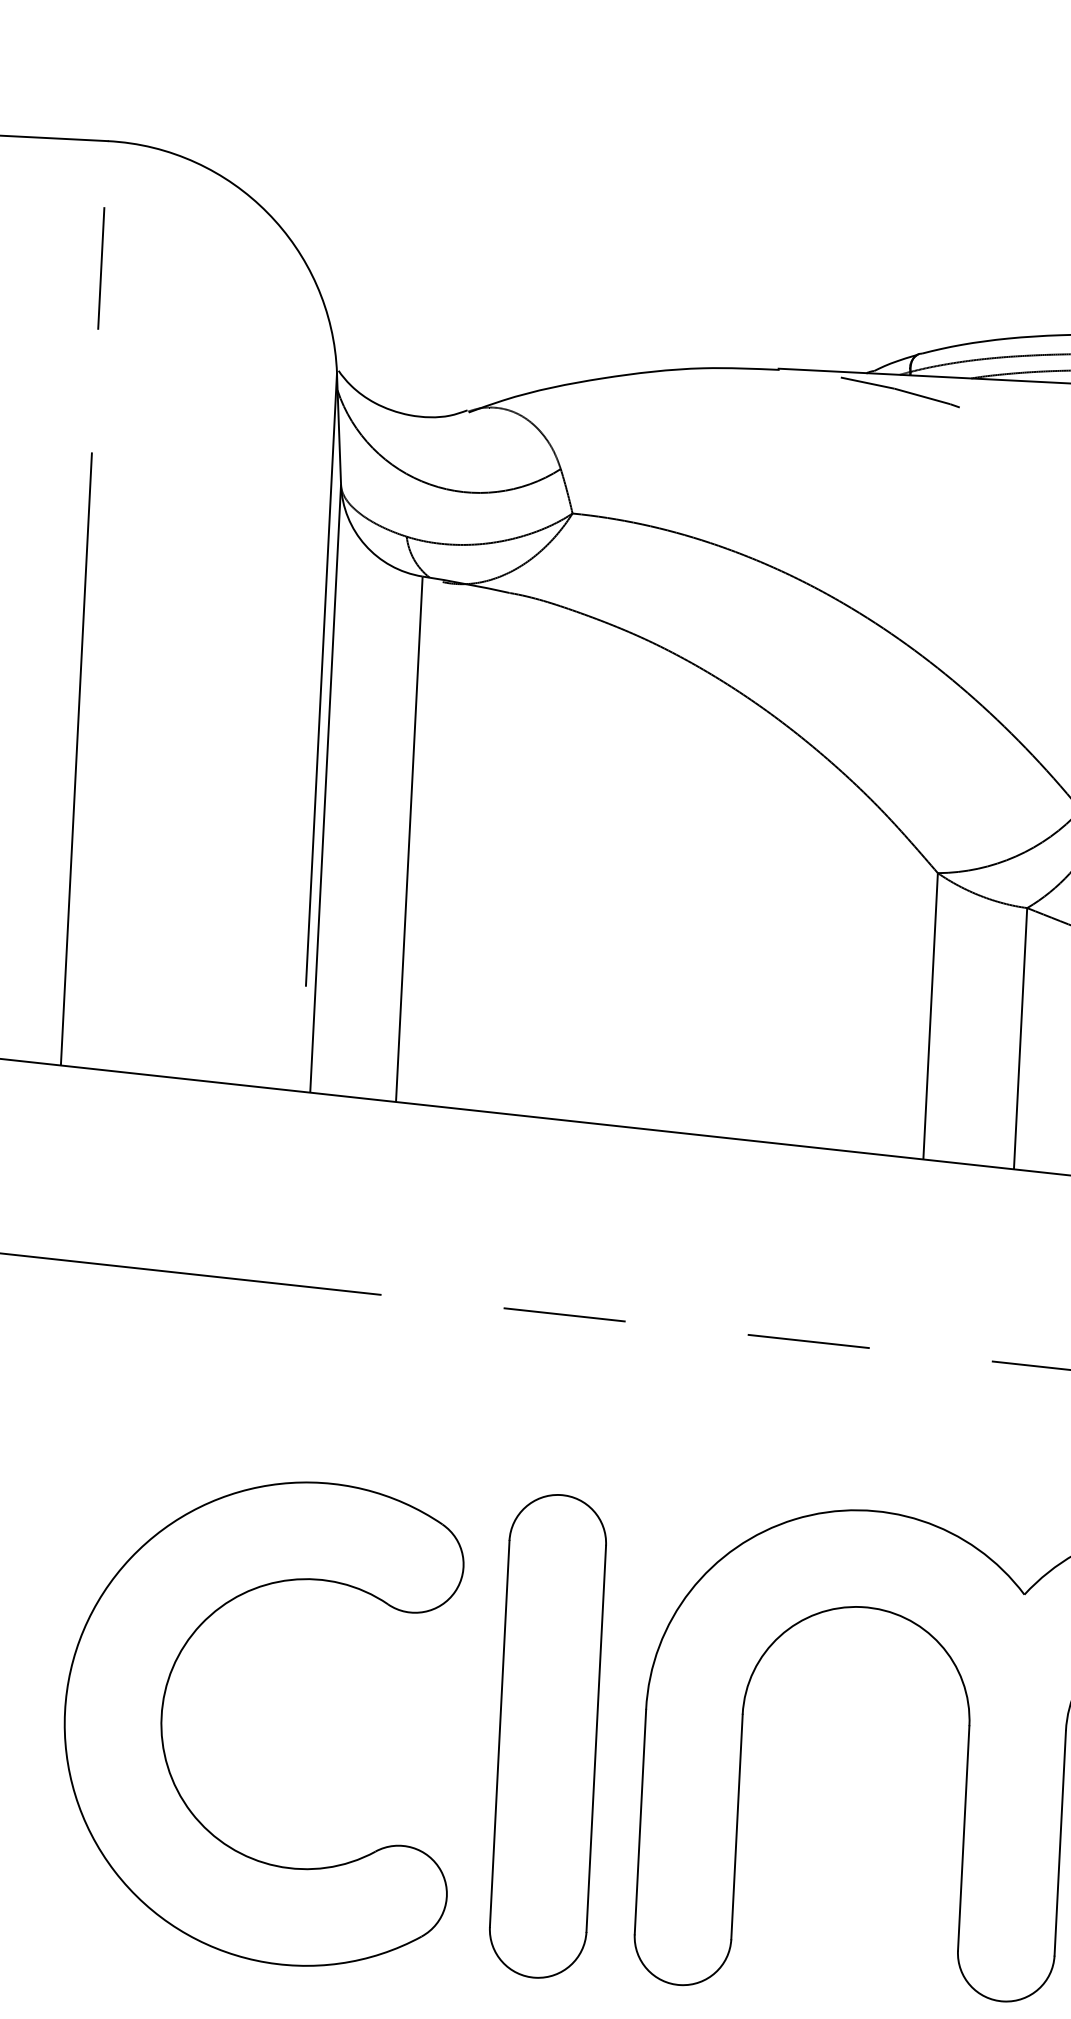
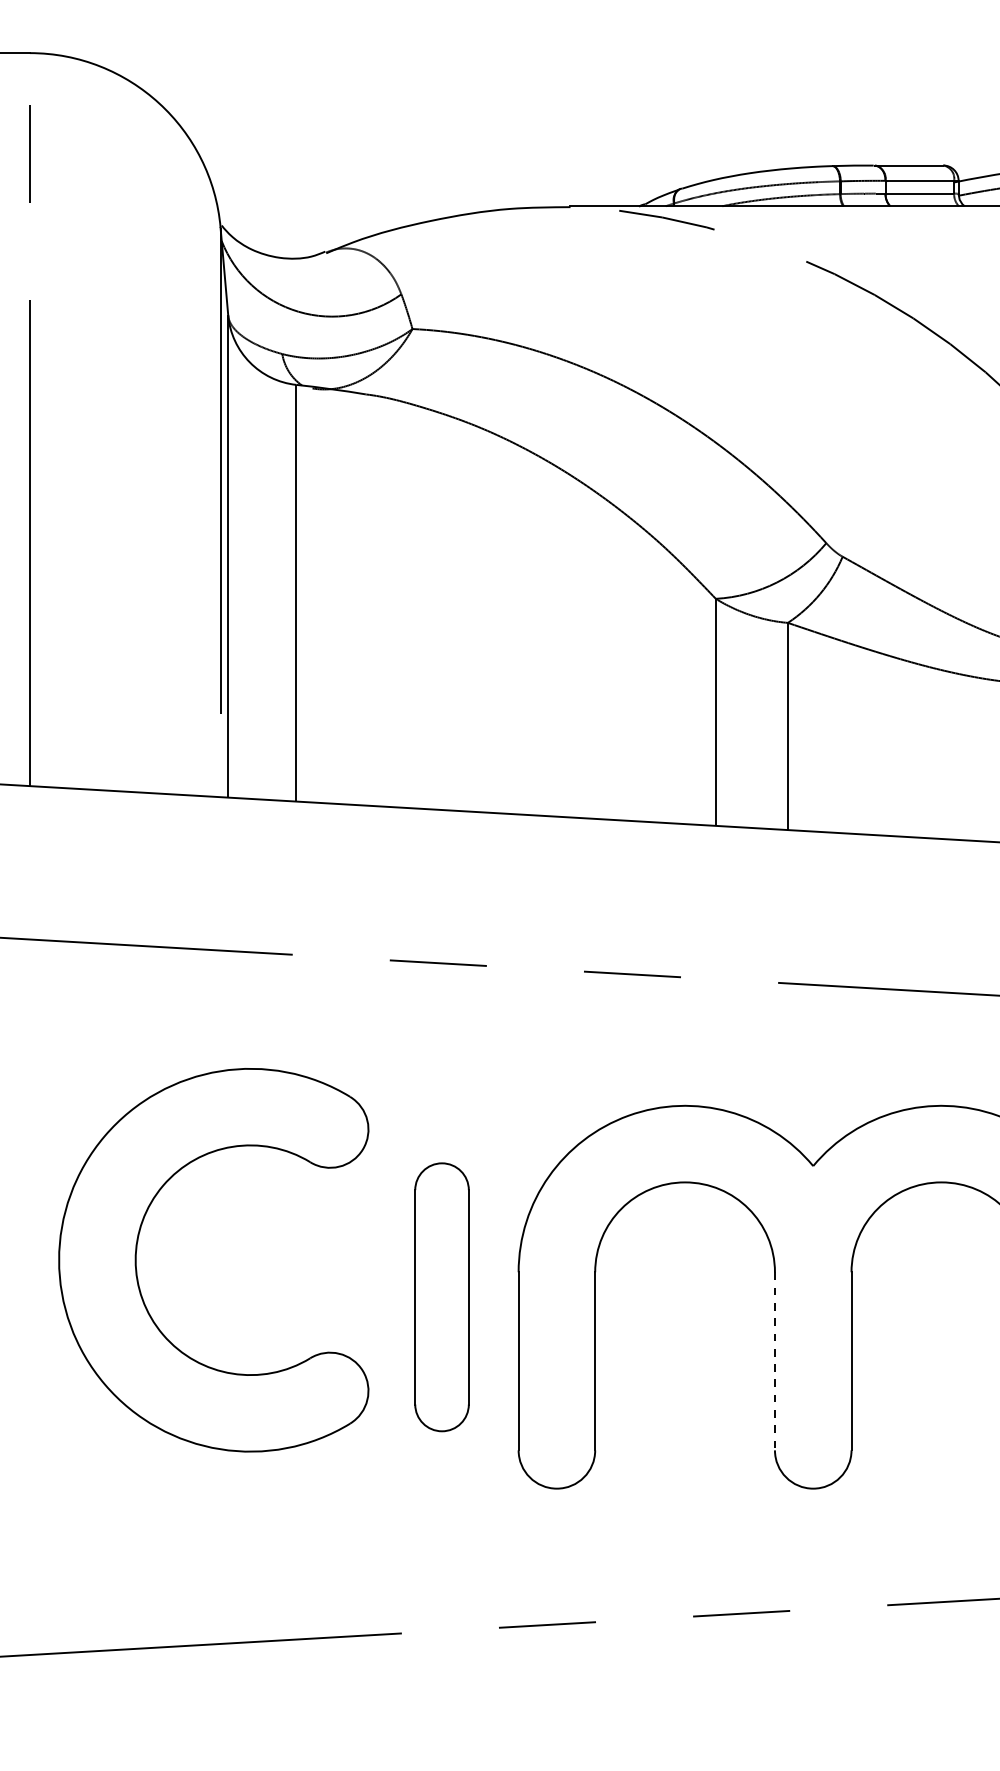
part: (164, 1704) -> (137, 1250), moved
part: (547, 1736) -> (441, 1297), size x0.7
line: (963, 1838) -> (774, 1361), solid -> dashed

